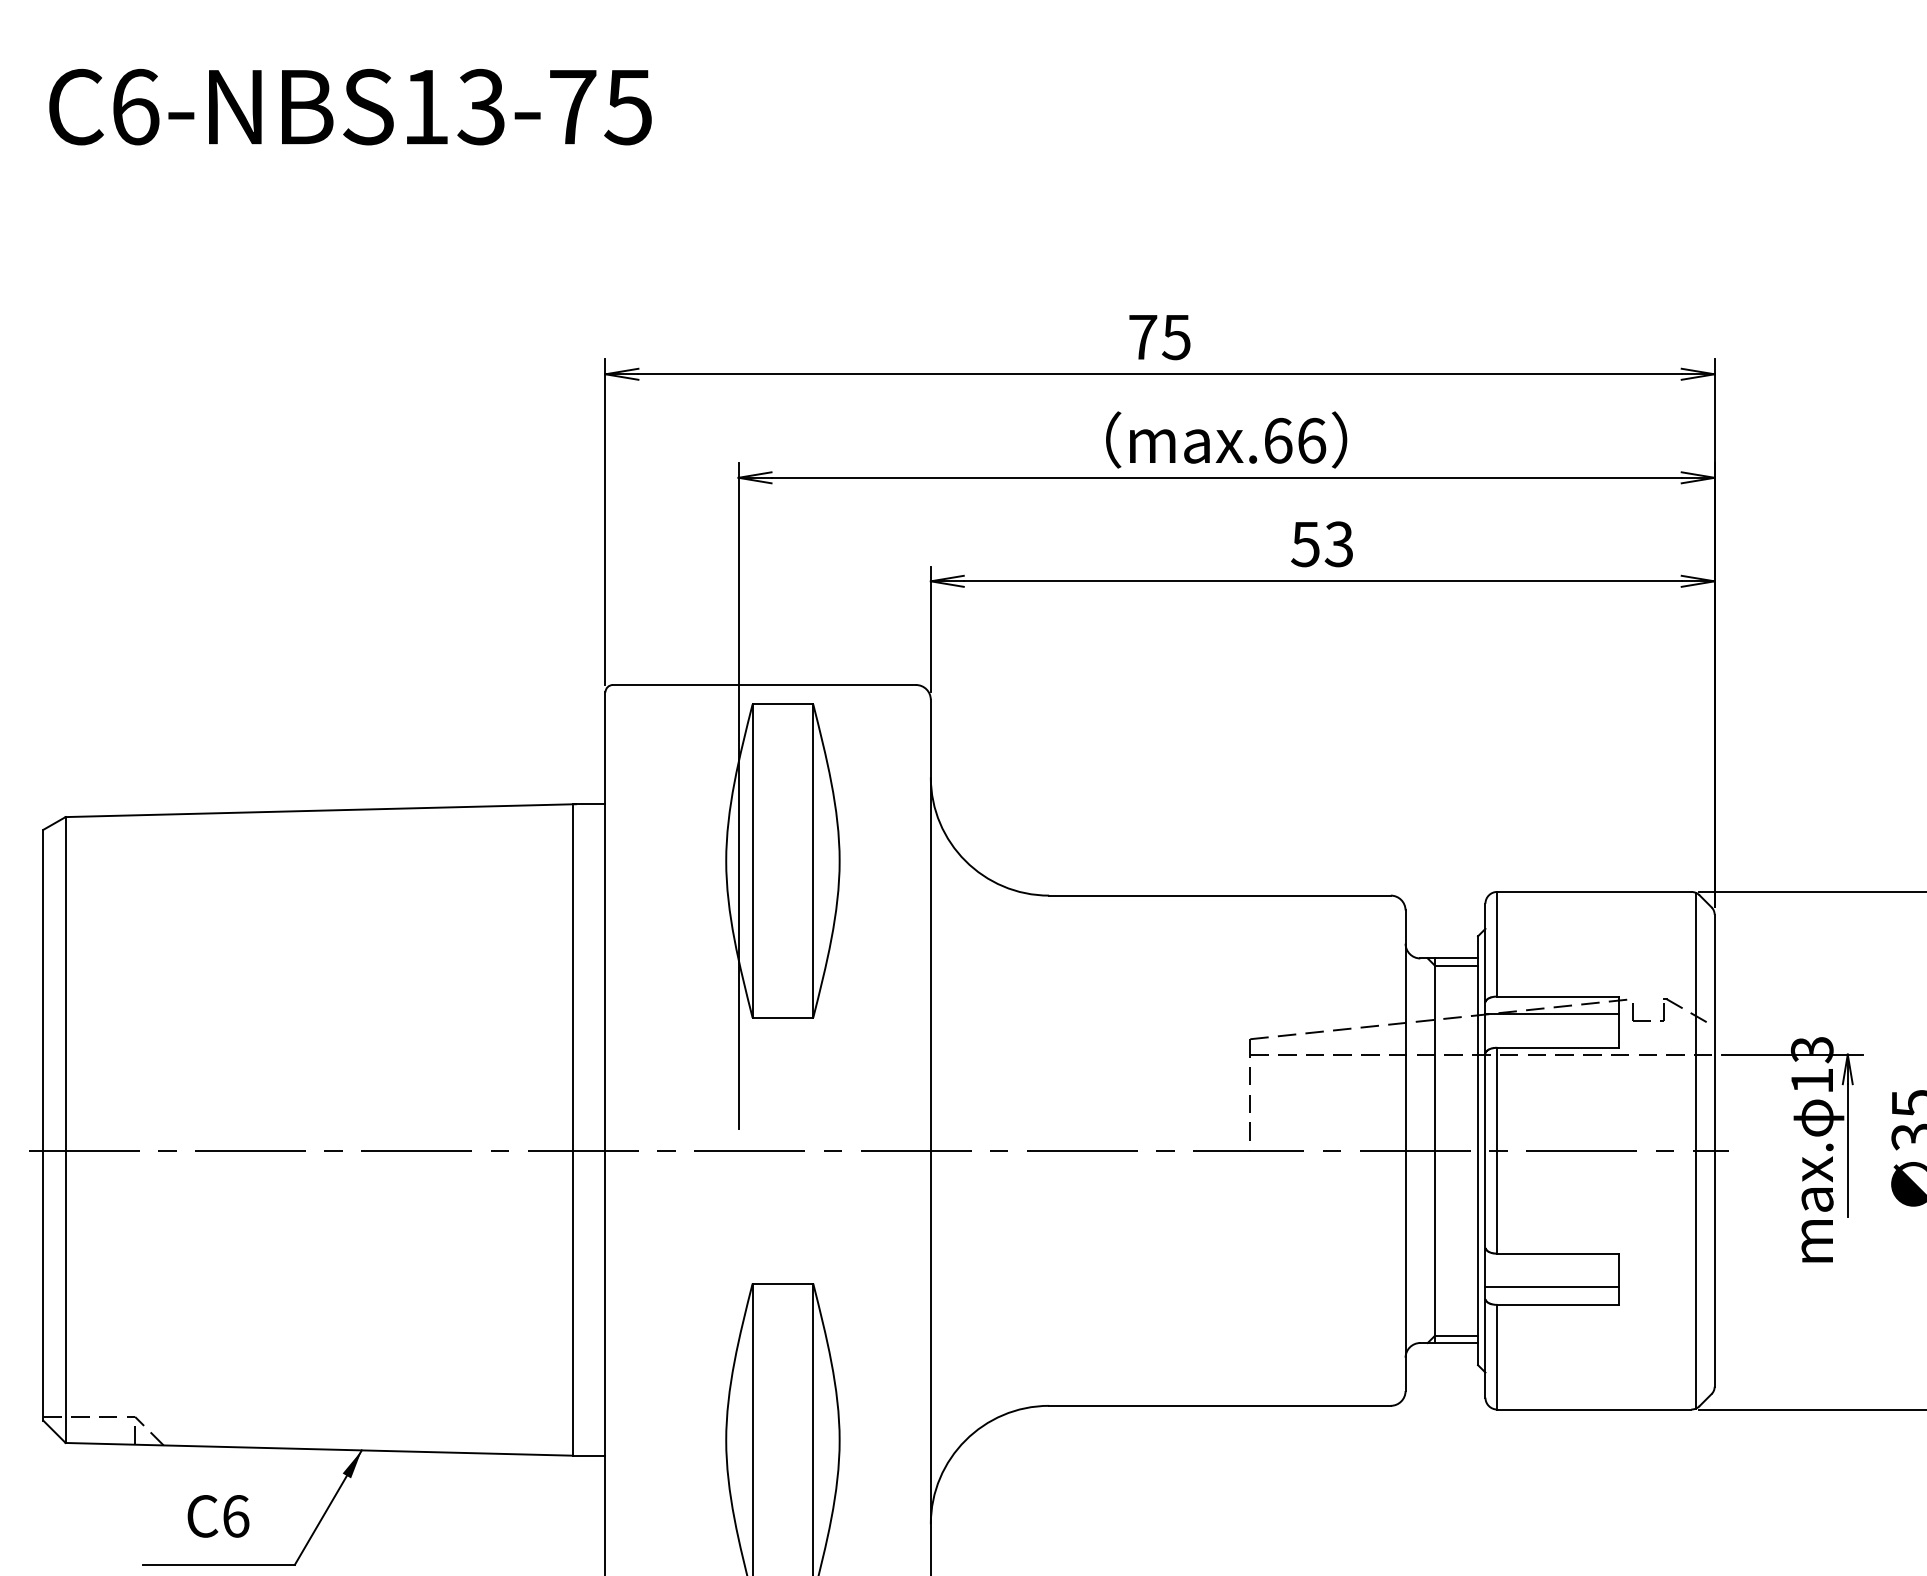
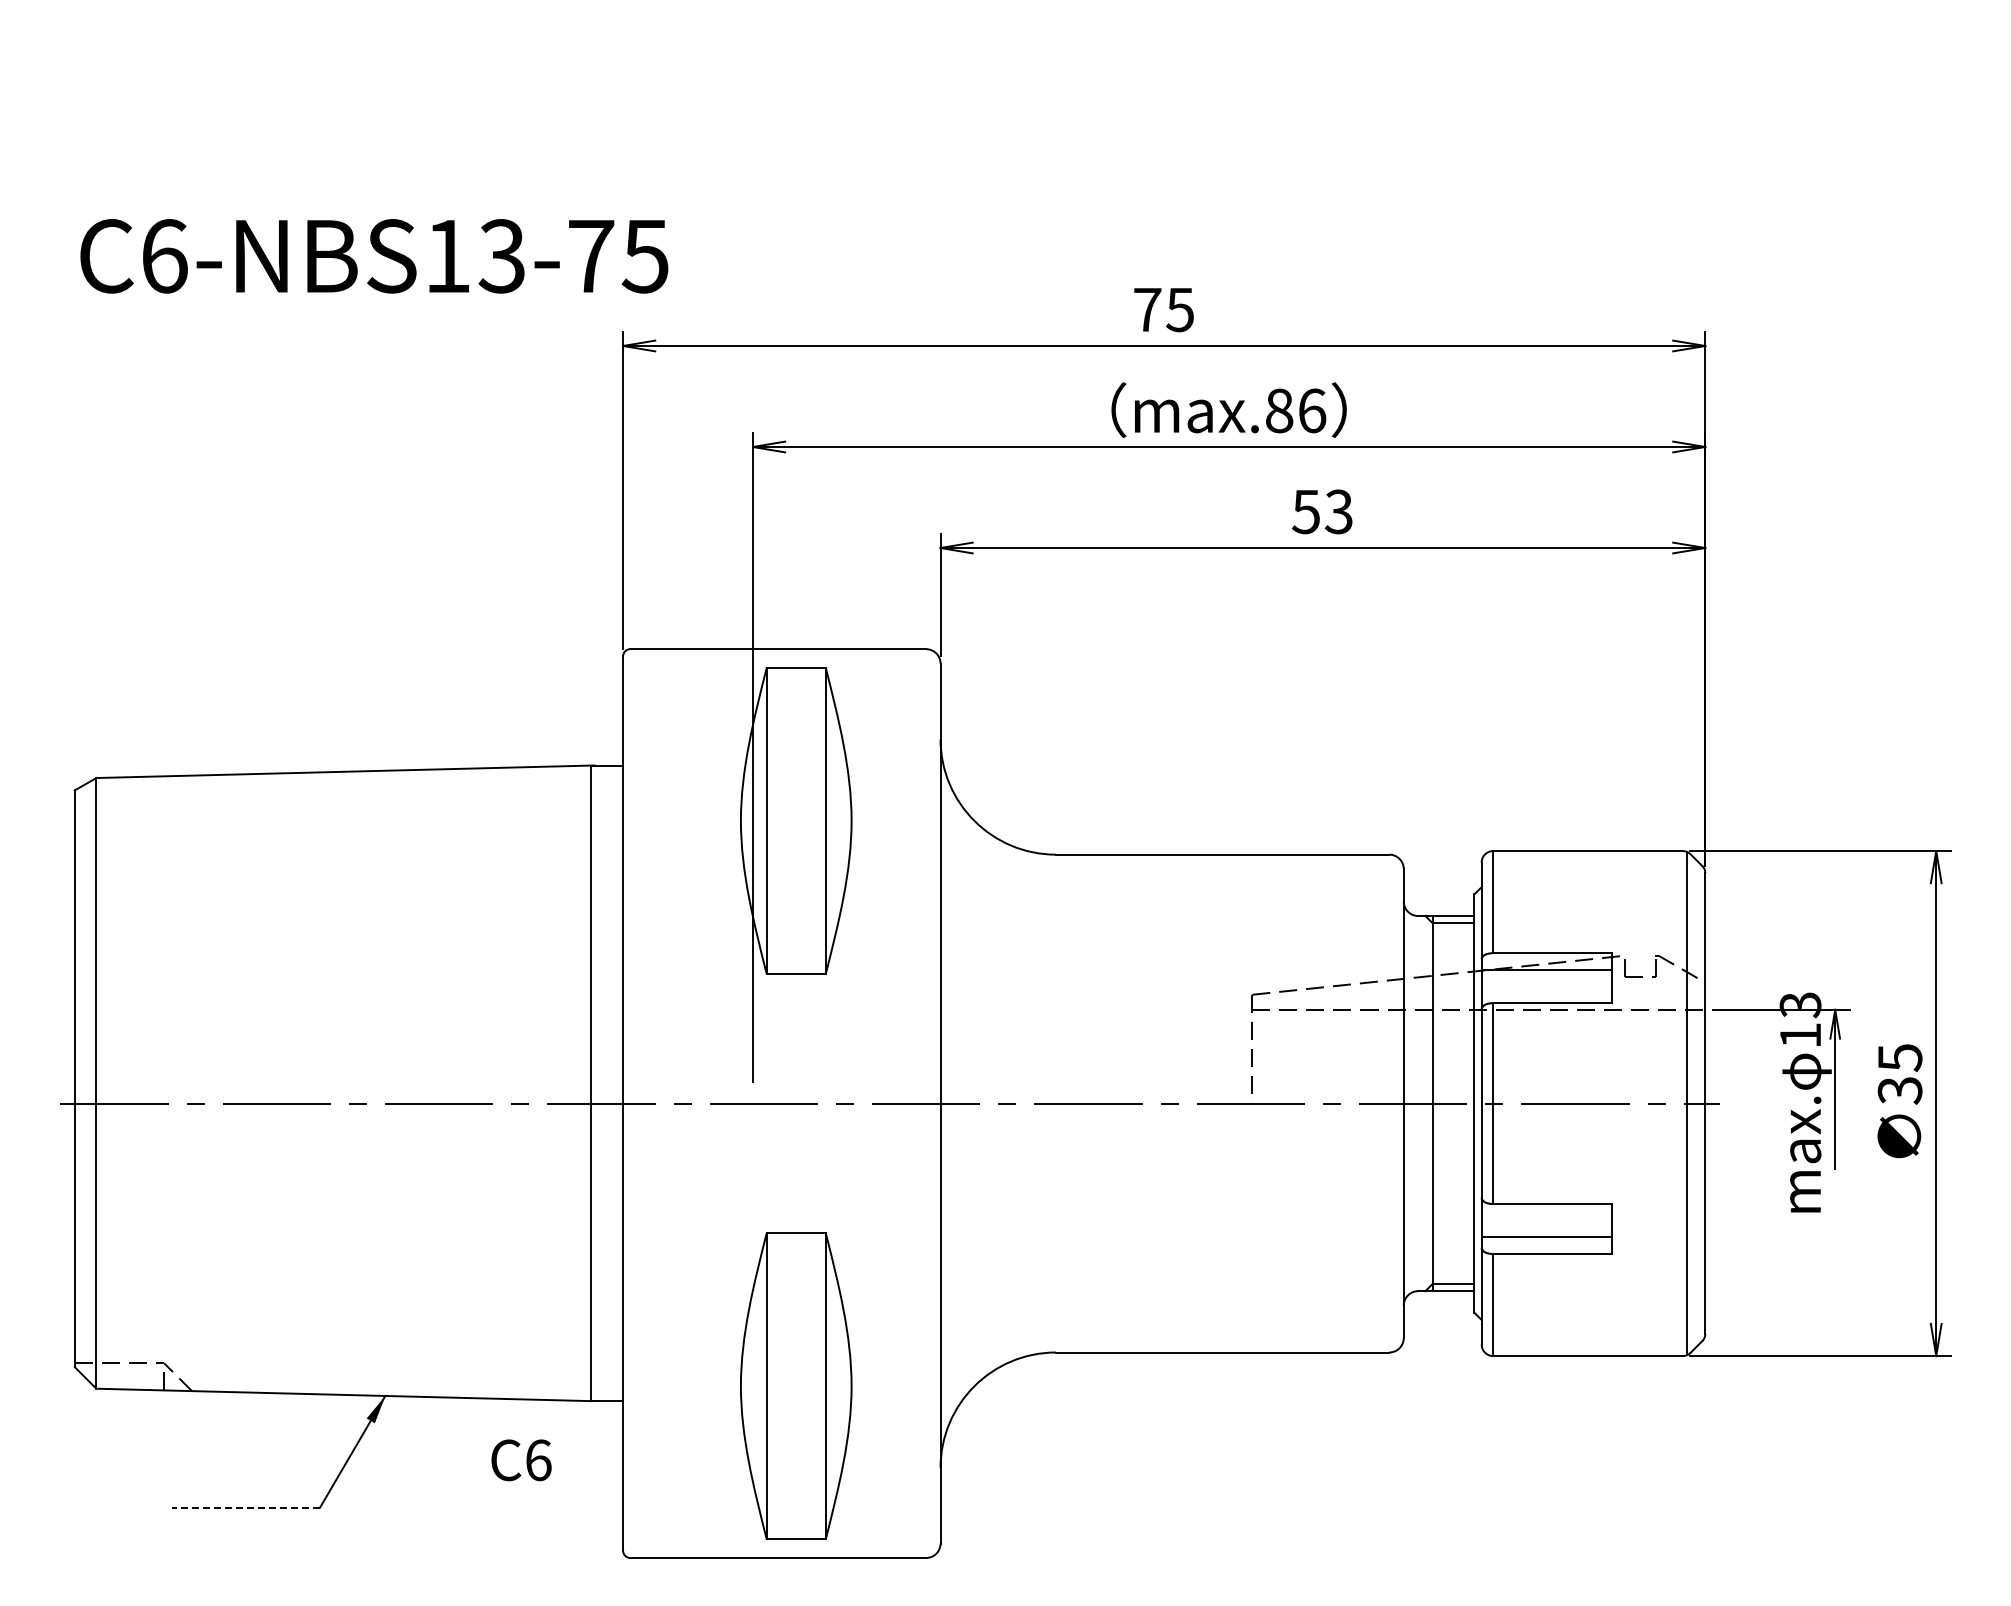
text: (350, 107) -> (374, 256), moved
text: (1278, 440) -> (1279, 410), max.66 -> max.86
text: (218, 1516) -> (521, 1460), moved
line: (218, 1564) -> (245, 1507), solid -> dashed

